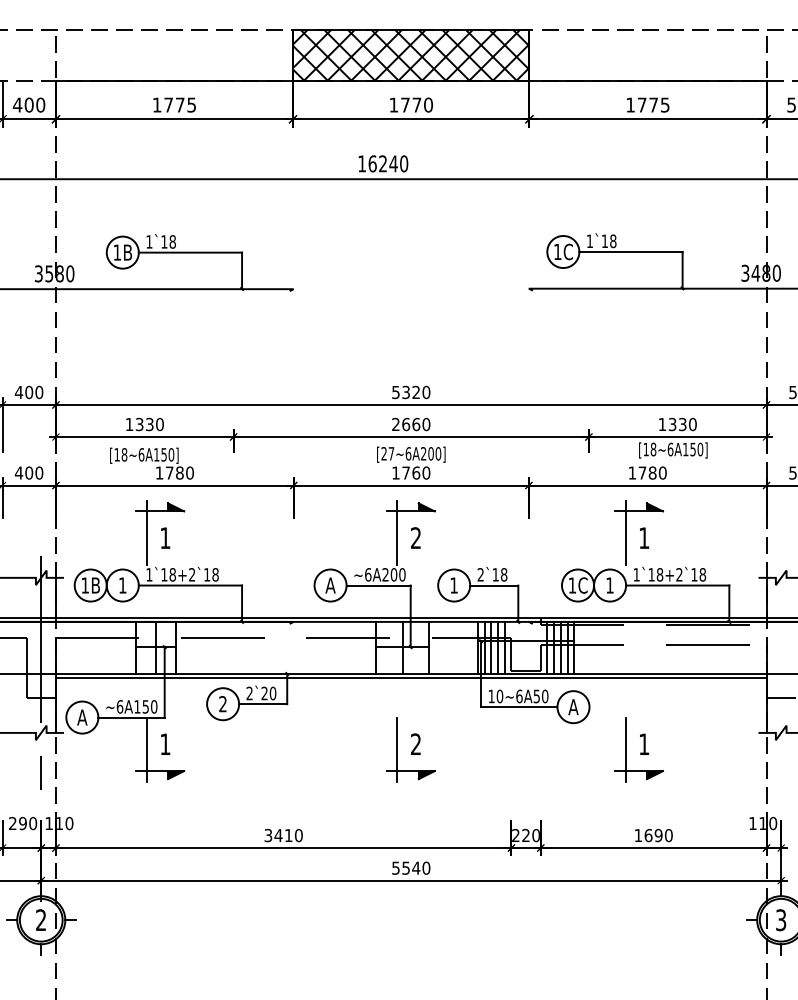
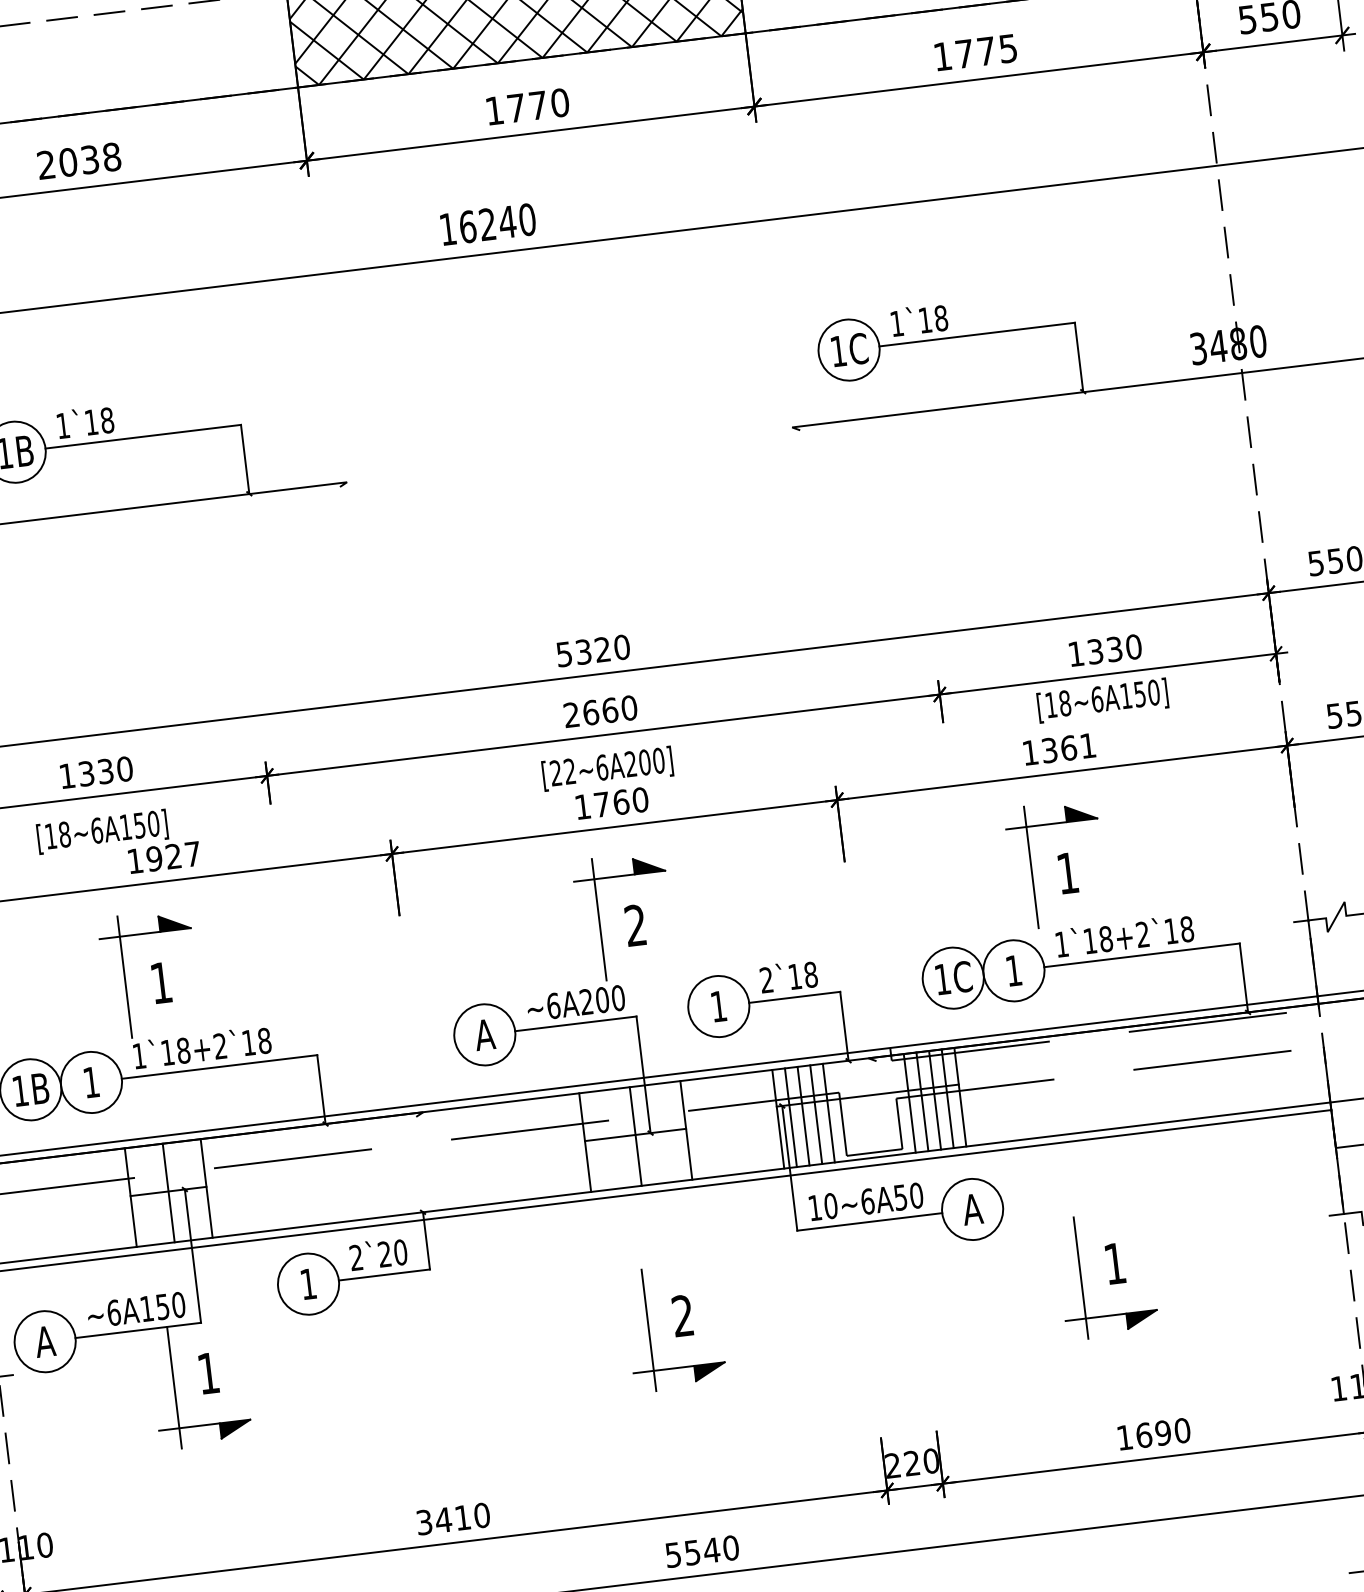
text: (174, 104) -> (79, 159), 1775 -> 2038
text: (391, 453) -> (569, 770), [27~6A200] -> [22~6A200]
text: (179, 472) -> (172, 855), 1780 -> 1927
text: (652, 472) -> (1068, 747), 1780 -> 1361
text: (222, 704) -> (307, 1284), 2 -> 1

